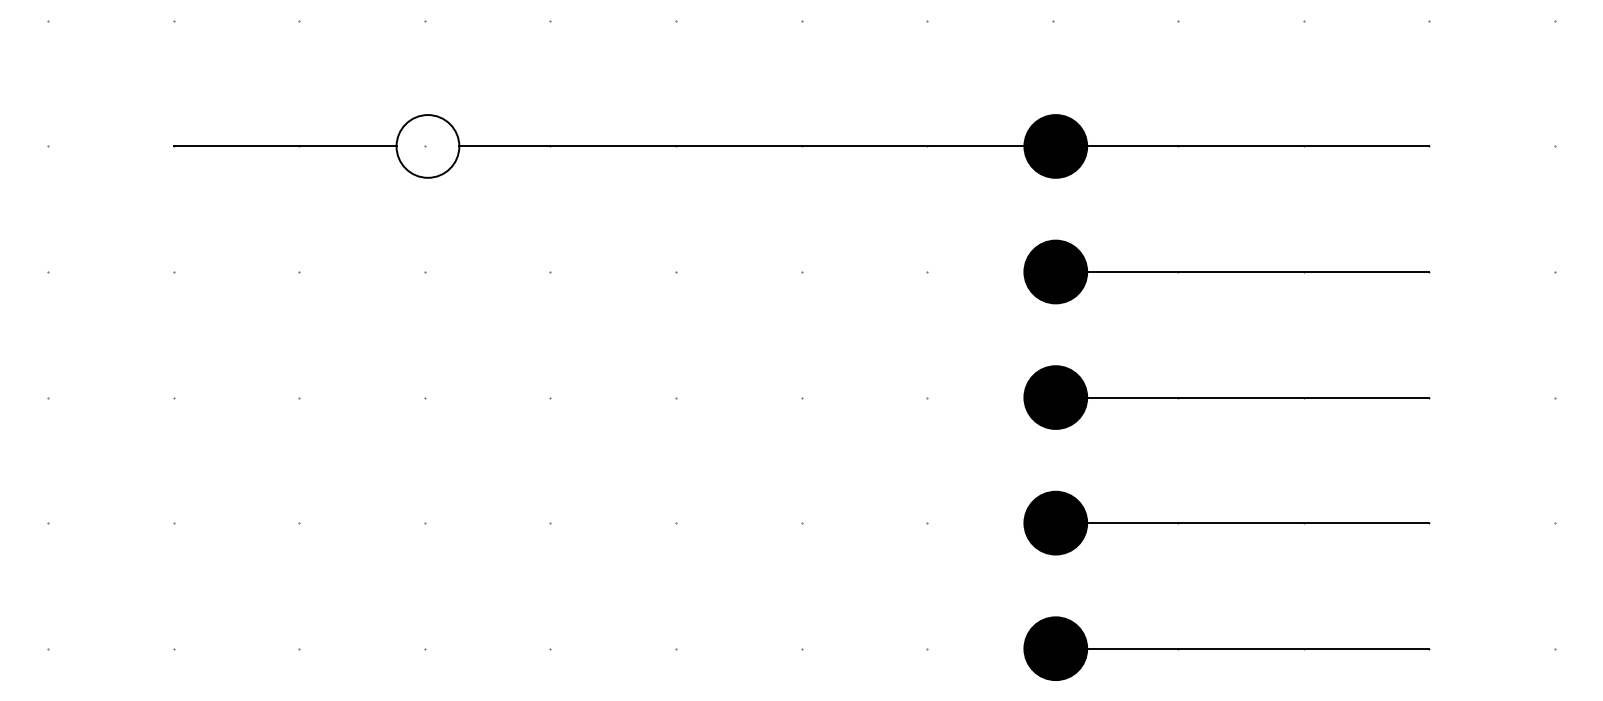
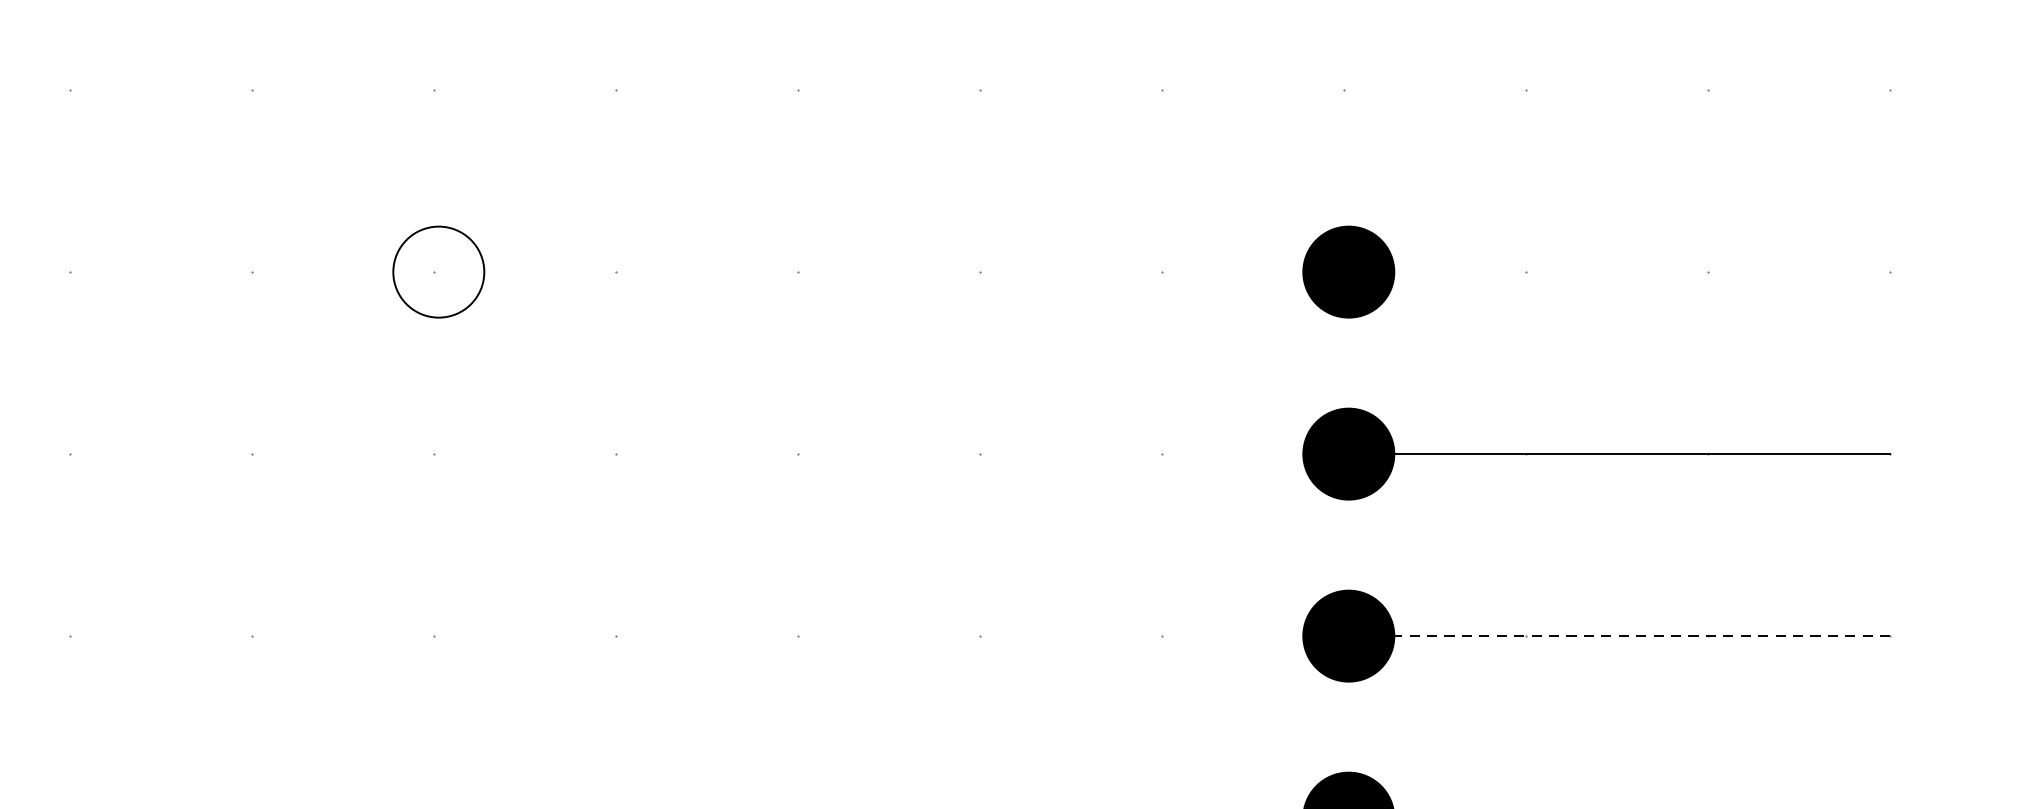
line: (284, 146) -> (230, 272), removed
line: (944, 146) -> (1187, 272), removed
line: (1257, 397) -> (1641, 636), solid -> dashed

